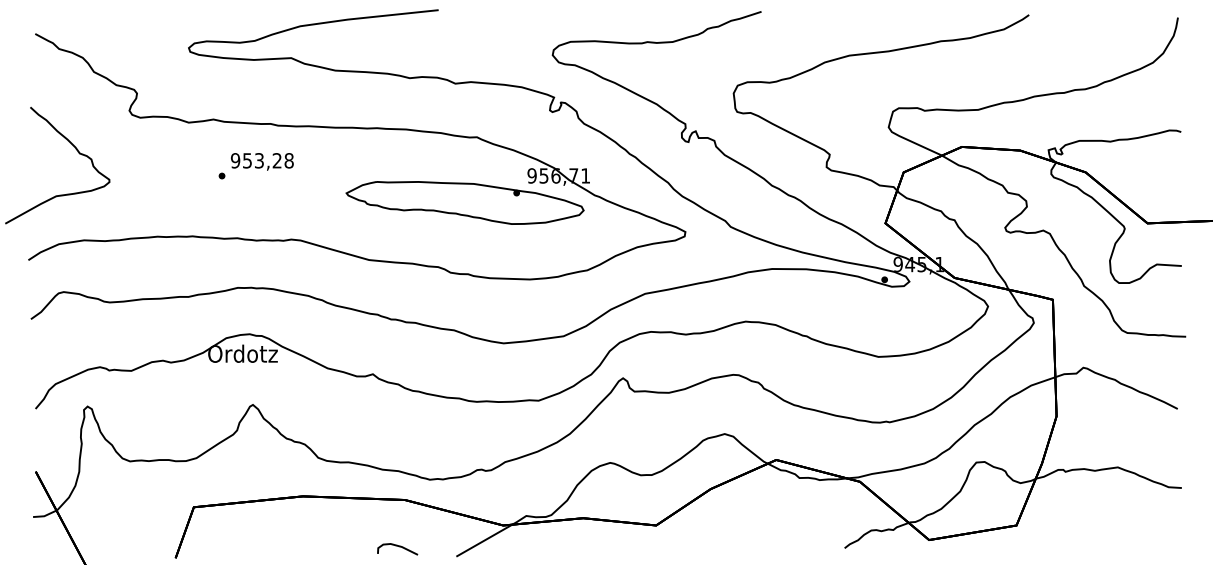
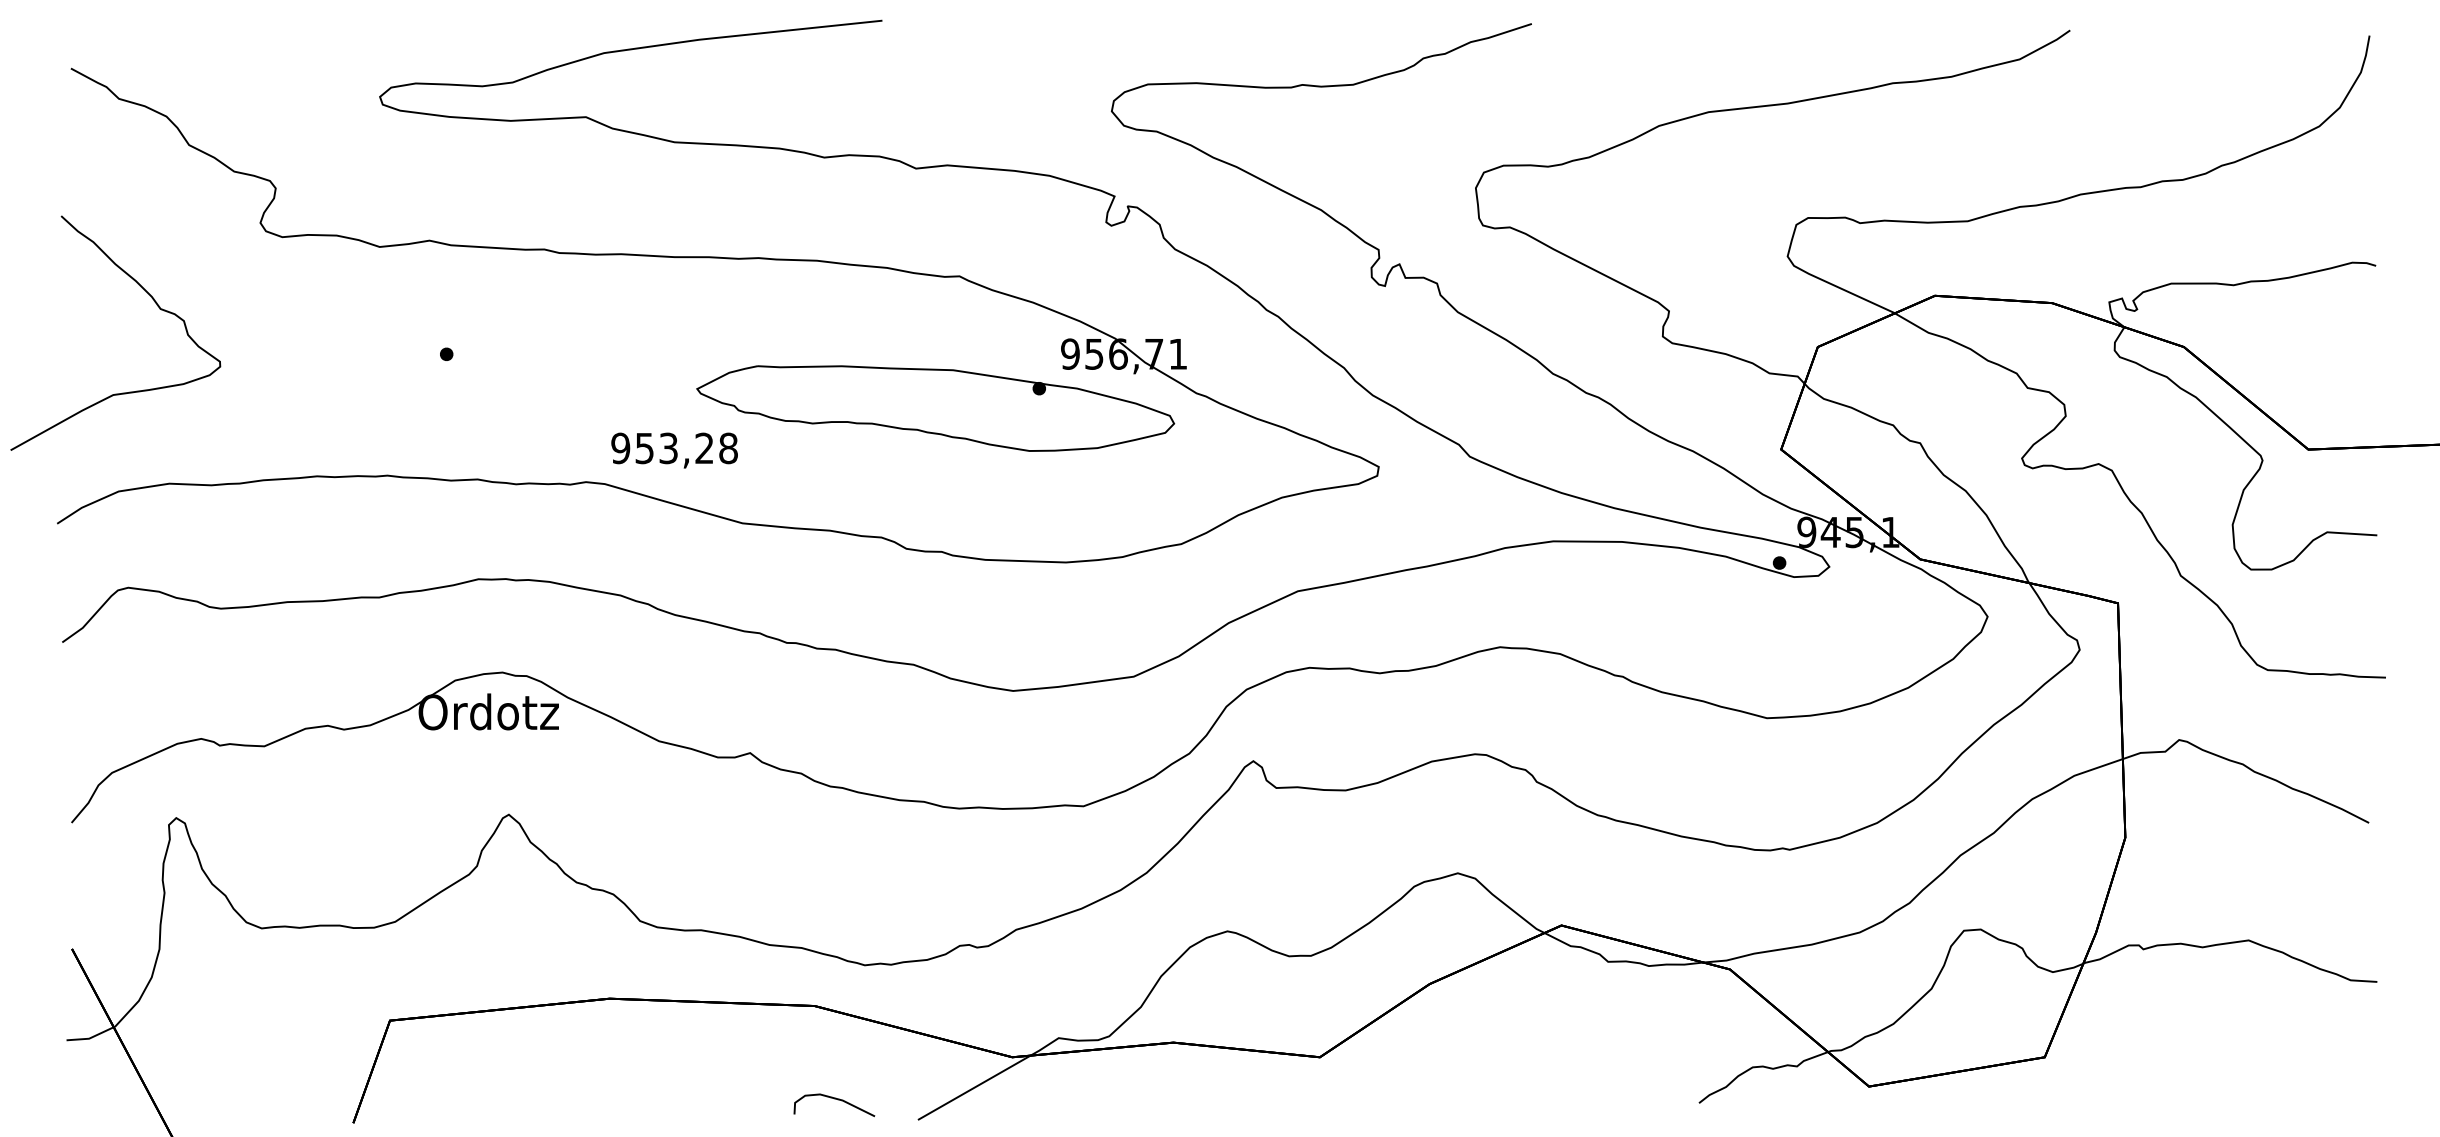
text: (262, 161) -> (674, 449), moved
curve: (399, 547) -> (837, 1101), moved

